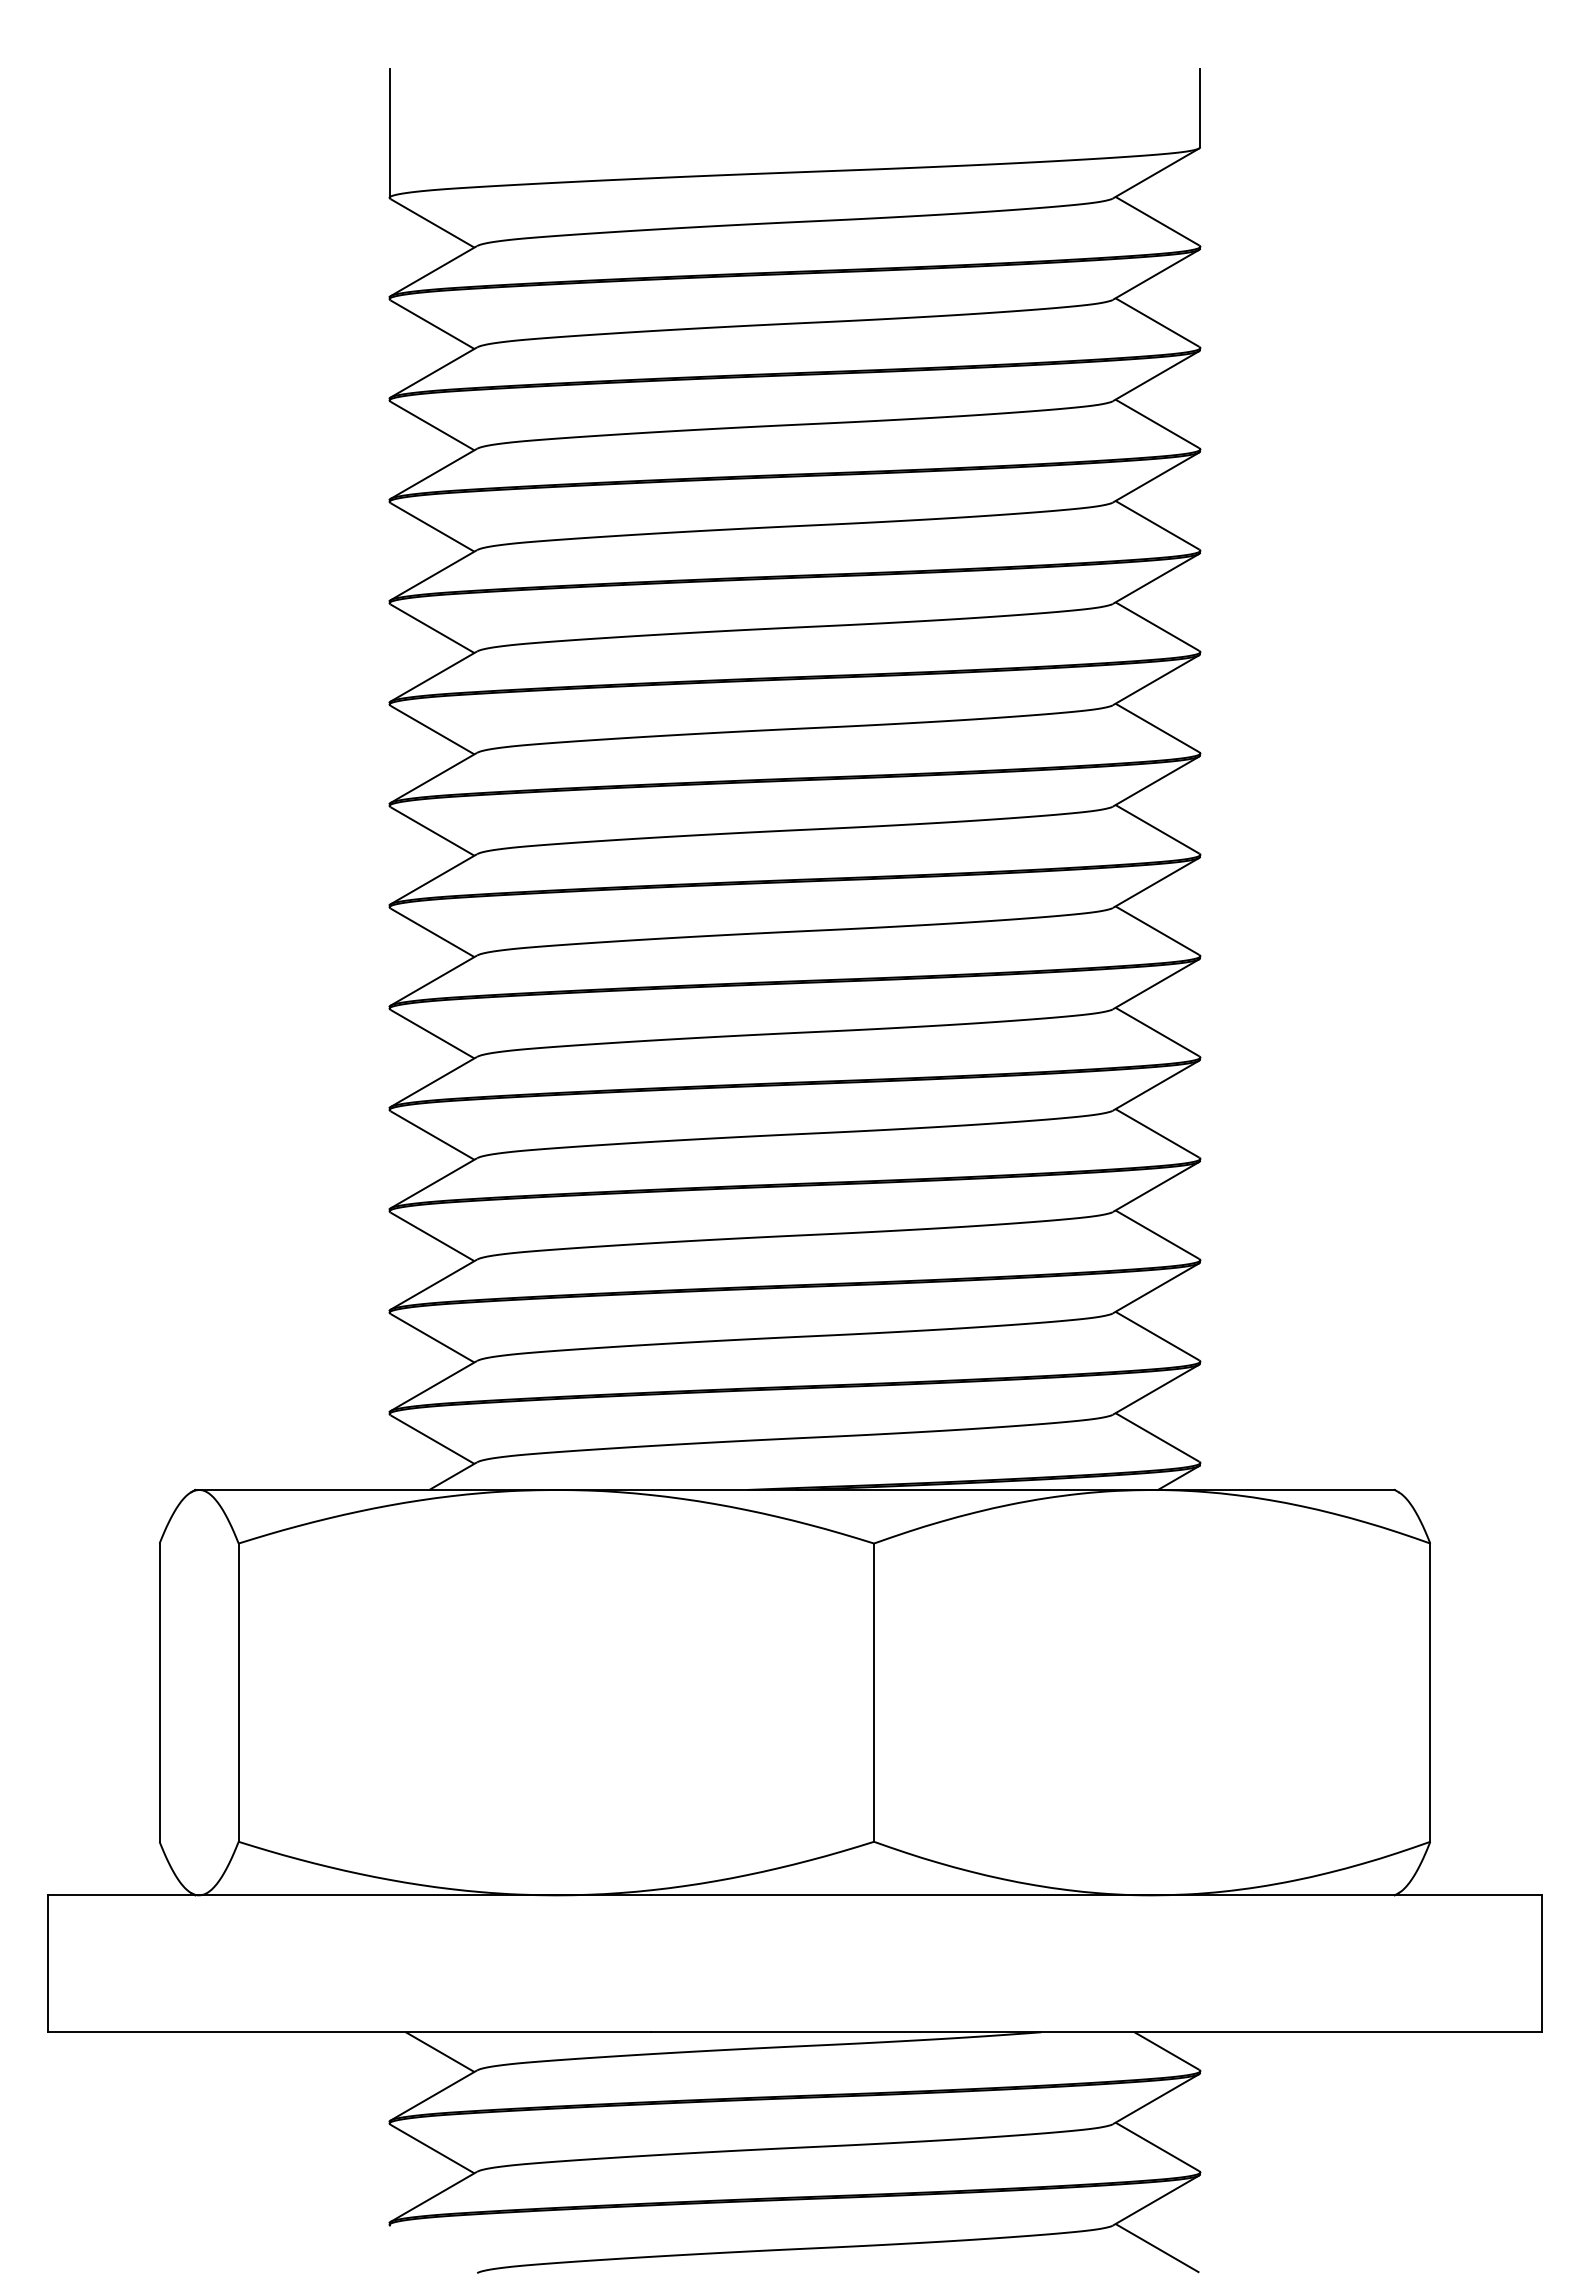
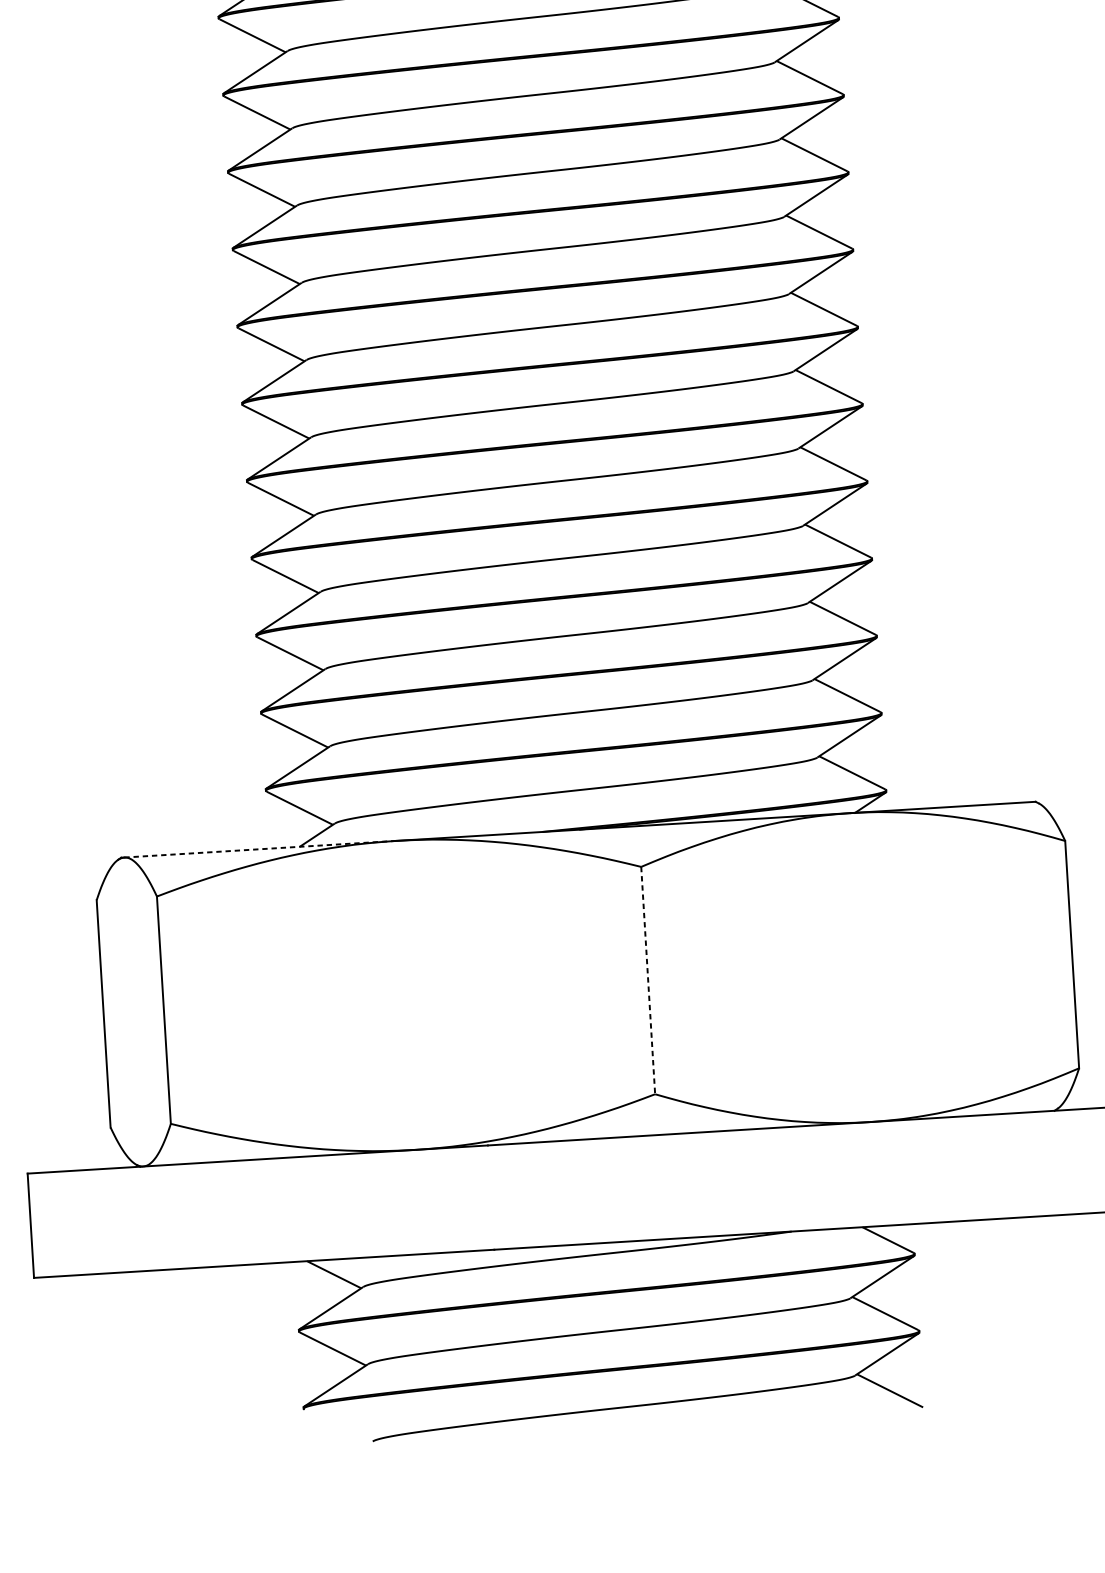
line: (377, 1489) -> (260, 848), solid -> dashed
line: (874, 1693) -> (648, 981), solid -> dashed

